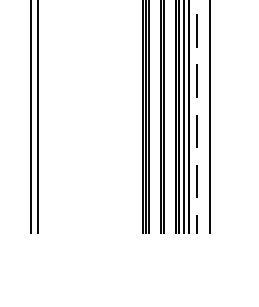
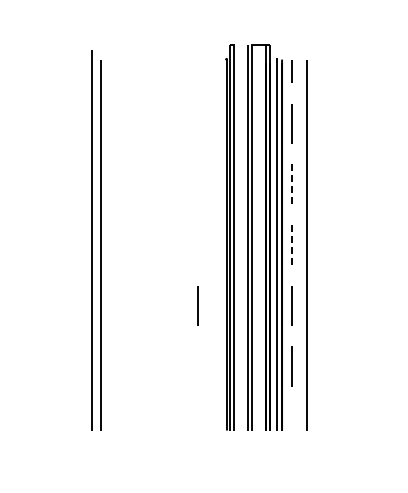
line: (197, 31) -> (292, 185), solid -> dashed
line: (197, 81) -> (292, 245), solid -> dashed
line: (118, 130) -> (197, 305), added
line: (196, 224) -> (291, 418), removed

